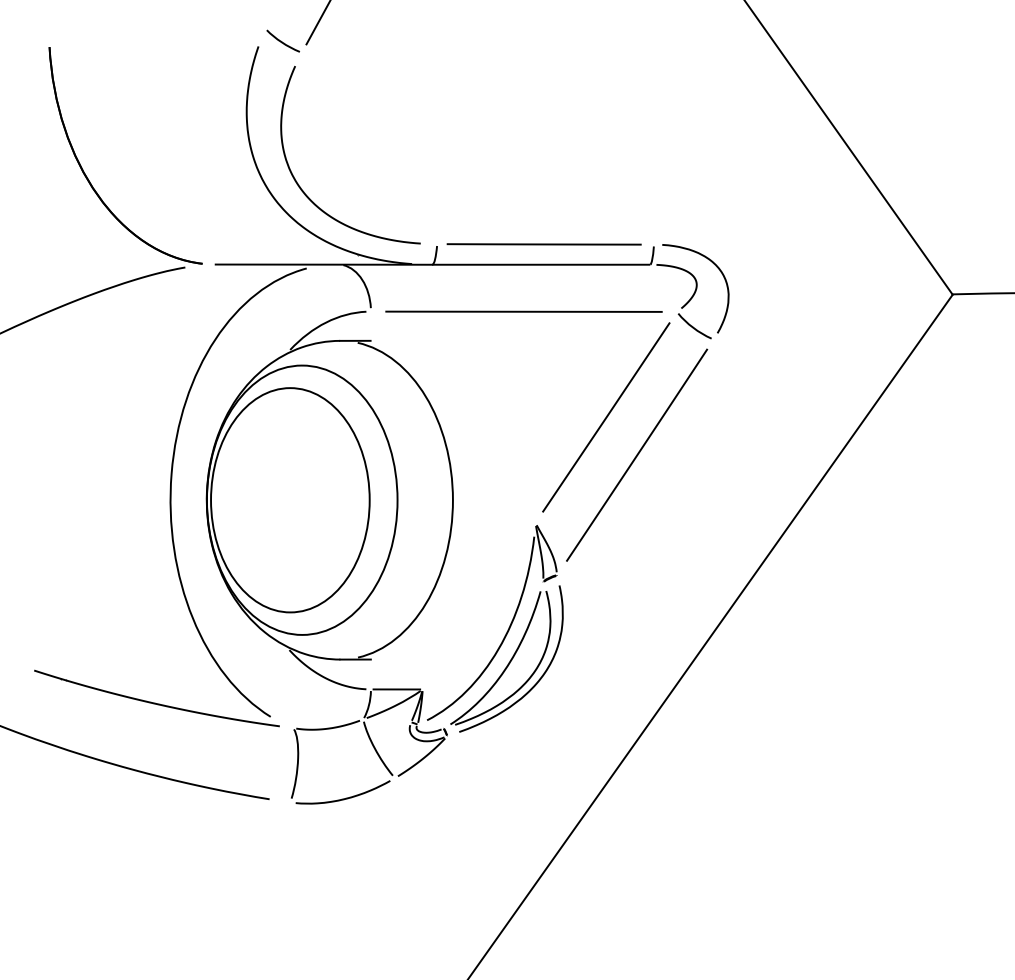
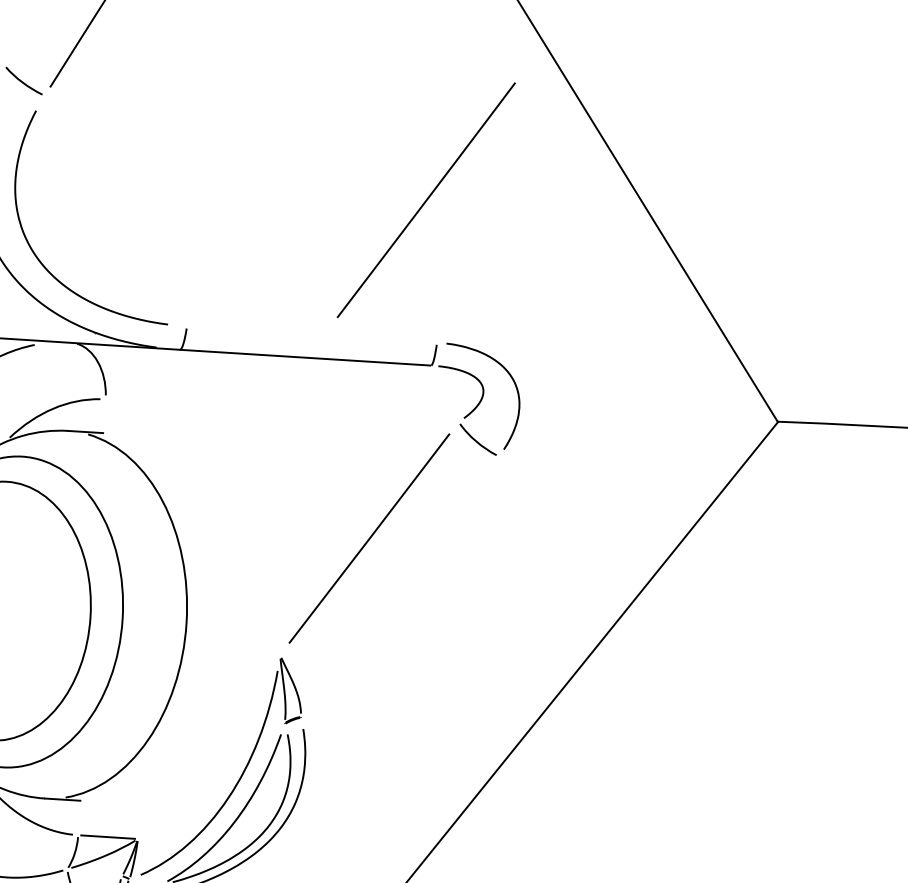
line: (543, 244) -> (309, 334), removed
line: (523, 311) -> (281, 410), removed
line: (637, 454) -> (426, 199), moved

